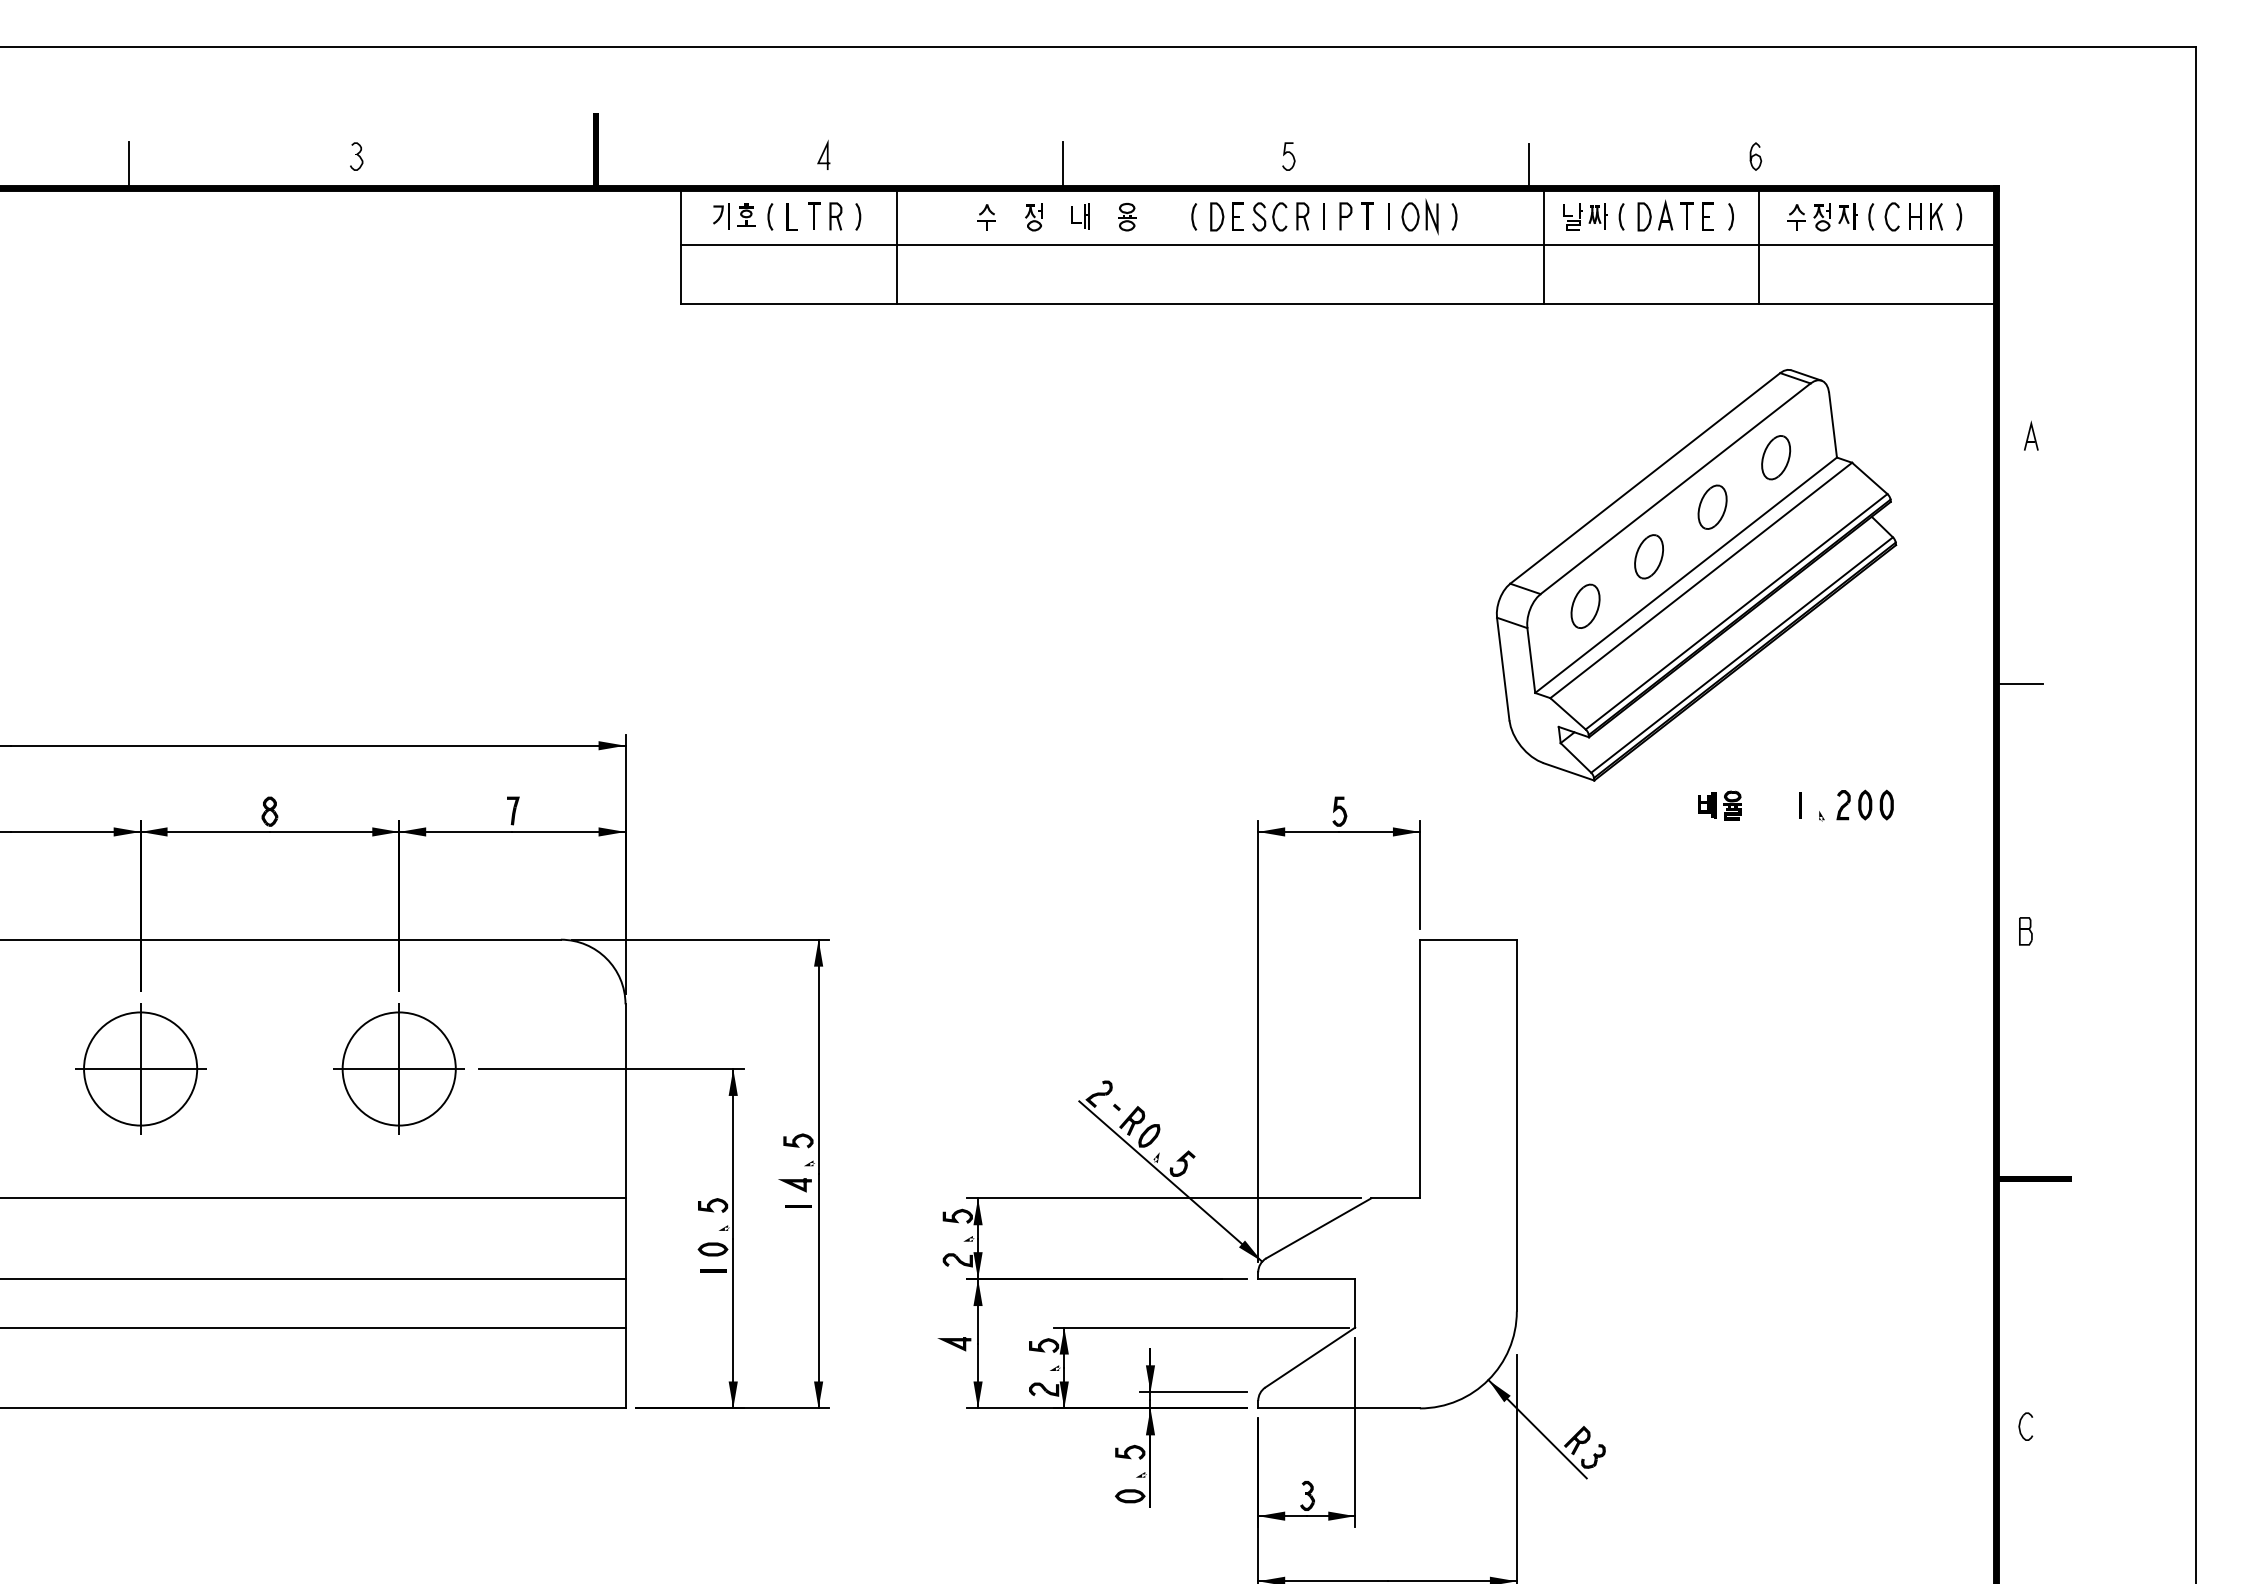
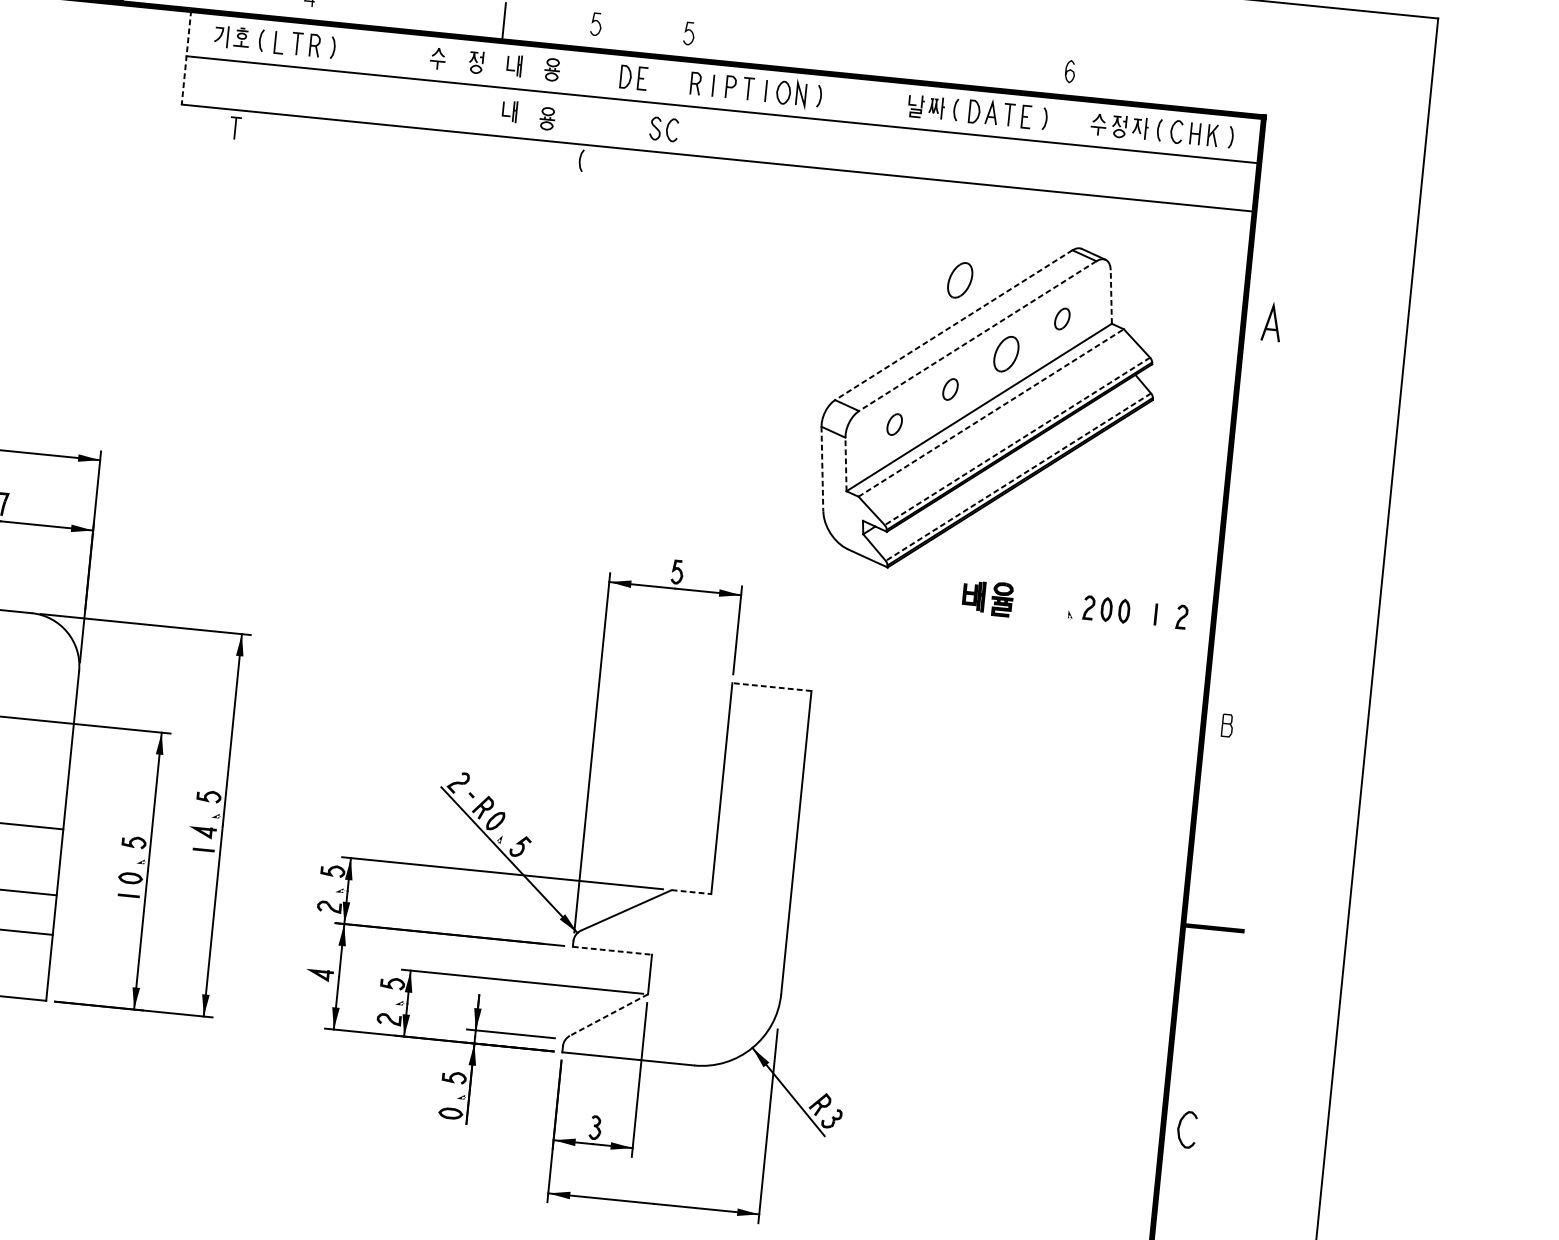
curve: (1176, 154) -> (597, 22), added
line: (1529, 166) -> (884, 61), removed
curve: (1193, 216) -> (580, 160), moved
part: (1269, 216) -> (663, 129), moved
line: (681, 246) -> (186, 57), solid -> dashed
line: (896, 246) -> (361, 75), removed
line: (1543, 246) -> (889, 127), removed
line: (1759, 246) -> (1065, 145), removed
part: (1080, 272) -> (509, 111), added
part: (1127, 277) -> (547, 119), added
part: (749, 325) -> (235, 127), added
part: (1647, 422) -> (960, 279), added
line: (1833, 425) -> (1111, 297), solid -> dashed
part: (2031, 435) -> (1272, 321), size x1.6
part: (1776, 457) -> (1062, 318), size x0.6
line: (1644, 478) -> (953, 325), solid -> dashed
line: (1675, 489) -> (977, 336), solid -> dashed
part: (1648, 556) -> (950, 389), size x0.6
line: (1701, 580) -> (991, 413), solid -> dashed
part: (1585, 605) -> (894, 423), size x0.6
line: (1736, 612) -> (1017, 441), solid -> dashed
line: (1741, 655) -> (1017, 477), solid -> dashed
line: (1531, 660) -> (846, 464), solid -> dashed
line: (1503, 669) -> (822, 469), solid -> dashed
line: (2019, 683) -> (1242, 522), removed
part: (1719, 805) -> (987, 598), size x1.4
line: (1800, 805) -> (1155, 614), moved
part: (1957, 805) -> (1181, 617), added
line: (1467, 939) -> (771, 686), solid -> dashed
line: (1396, 1198) -> (692, 892), solid -> dashed
line: (1307, 1279) -> (613, 951), solid -> dashed
line: (1310, 1357) -> (609, 1015), solid -> dashed
part: (2025, 1426) -> (1186, 1129), size x1.6

